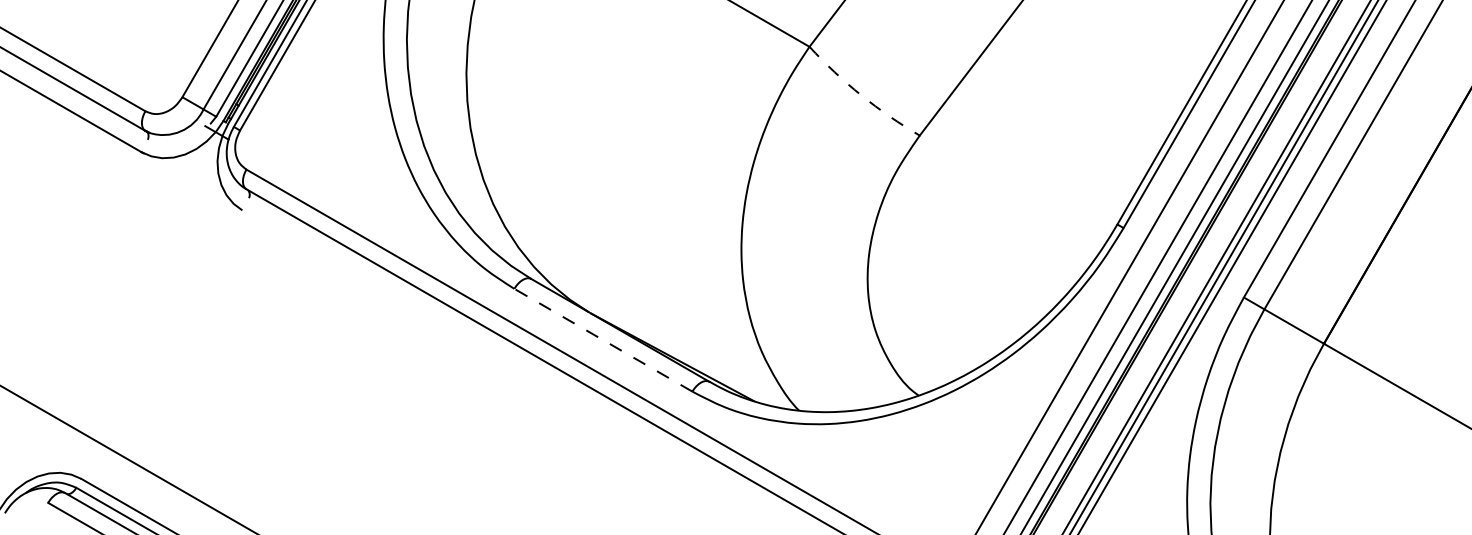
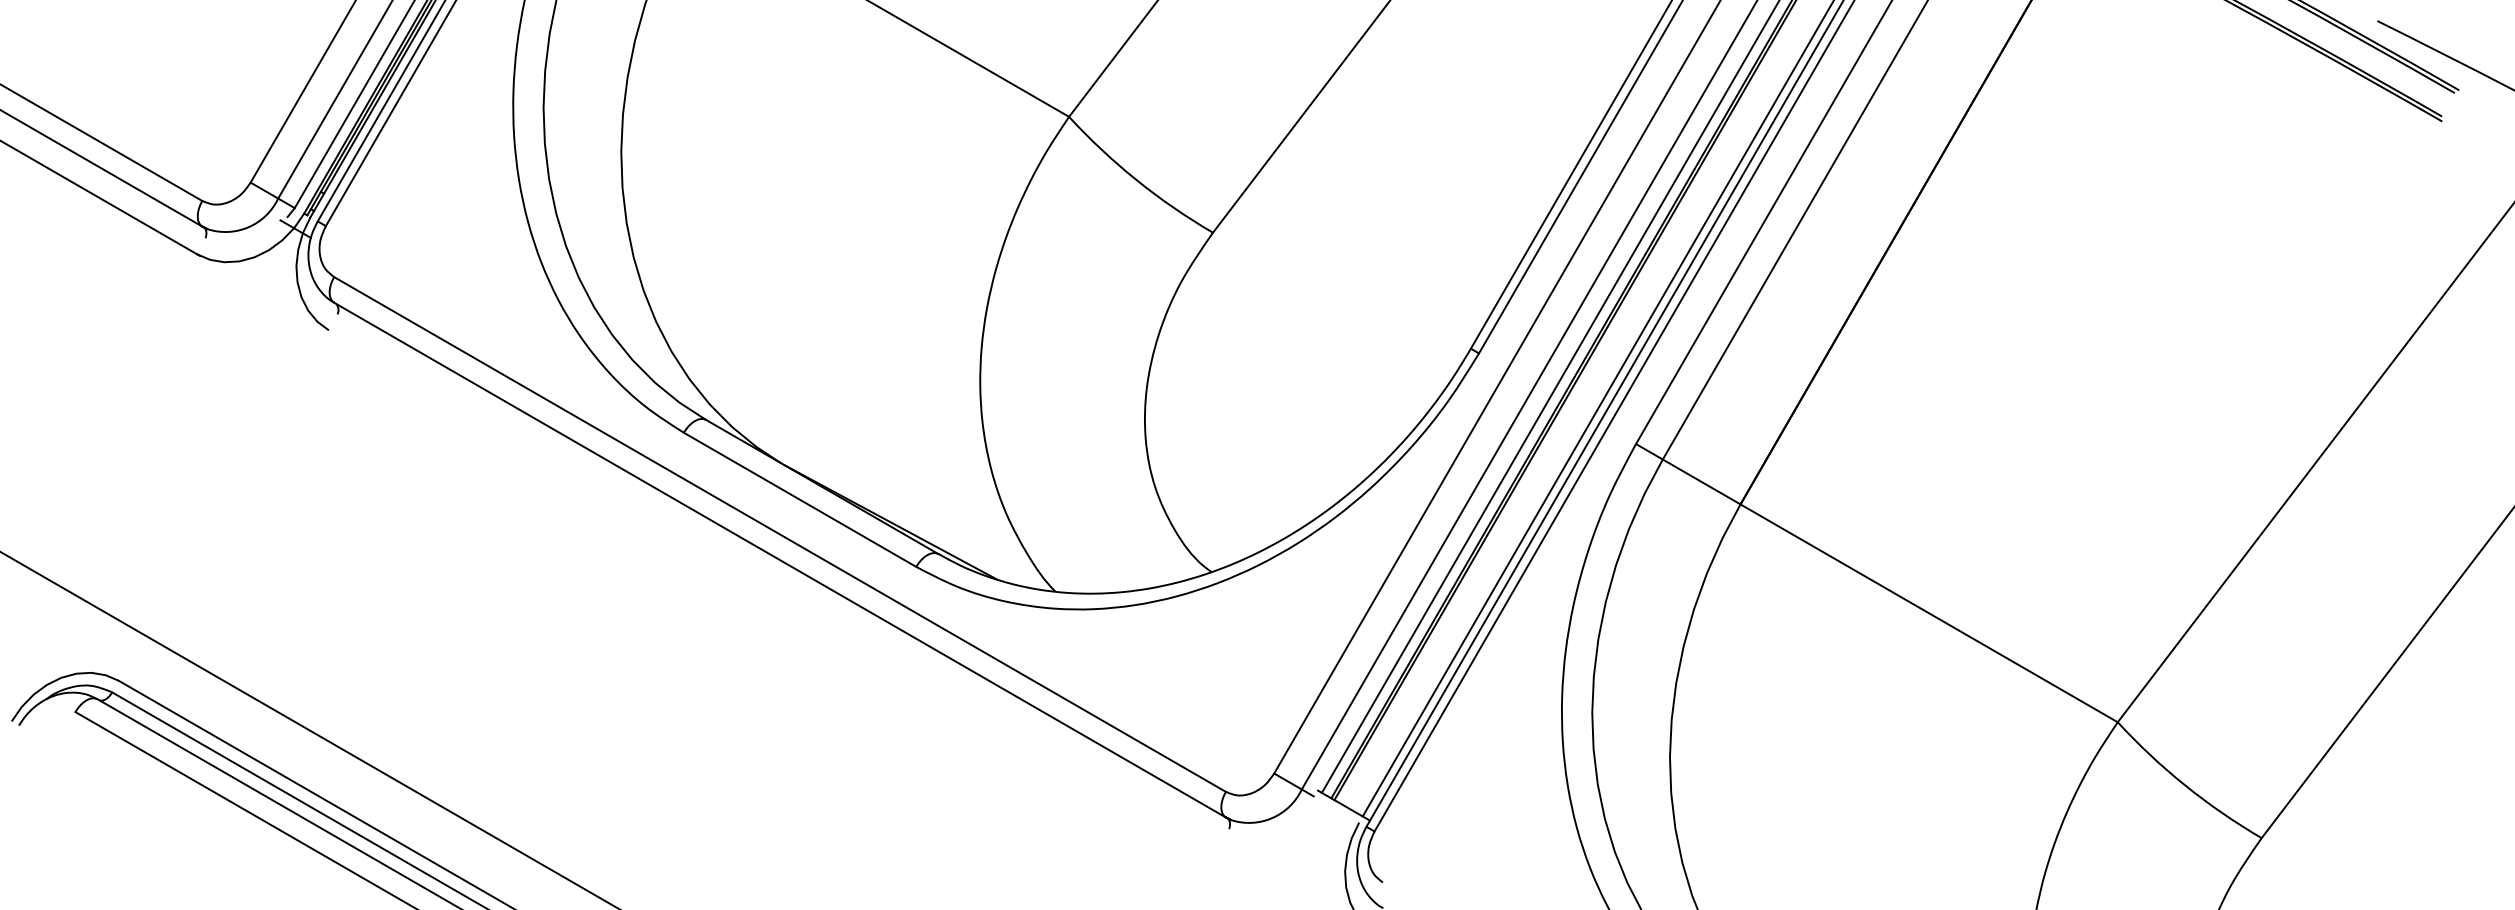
arc: (861, 95) -> (1136, 180), dashed -> solid
line: (602, 340) -> (799, 499), dashed -> solid

